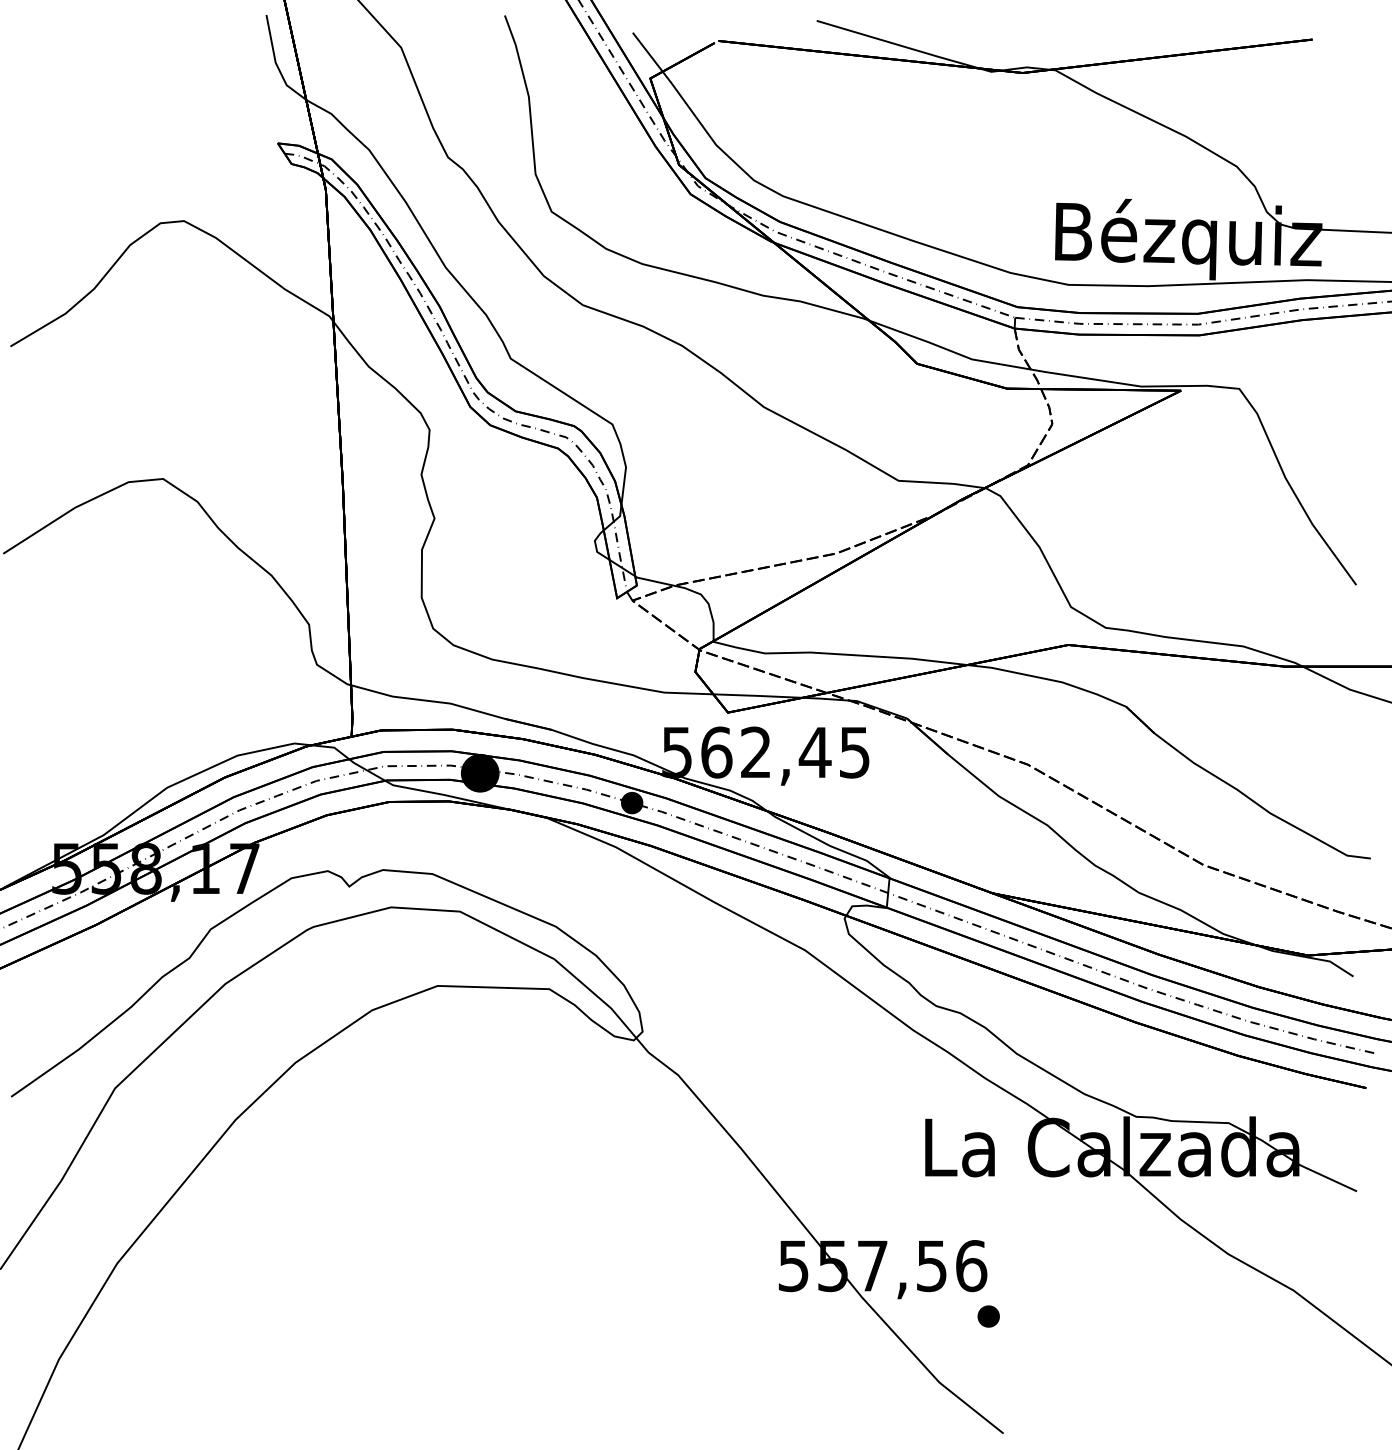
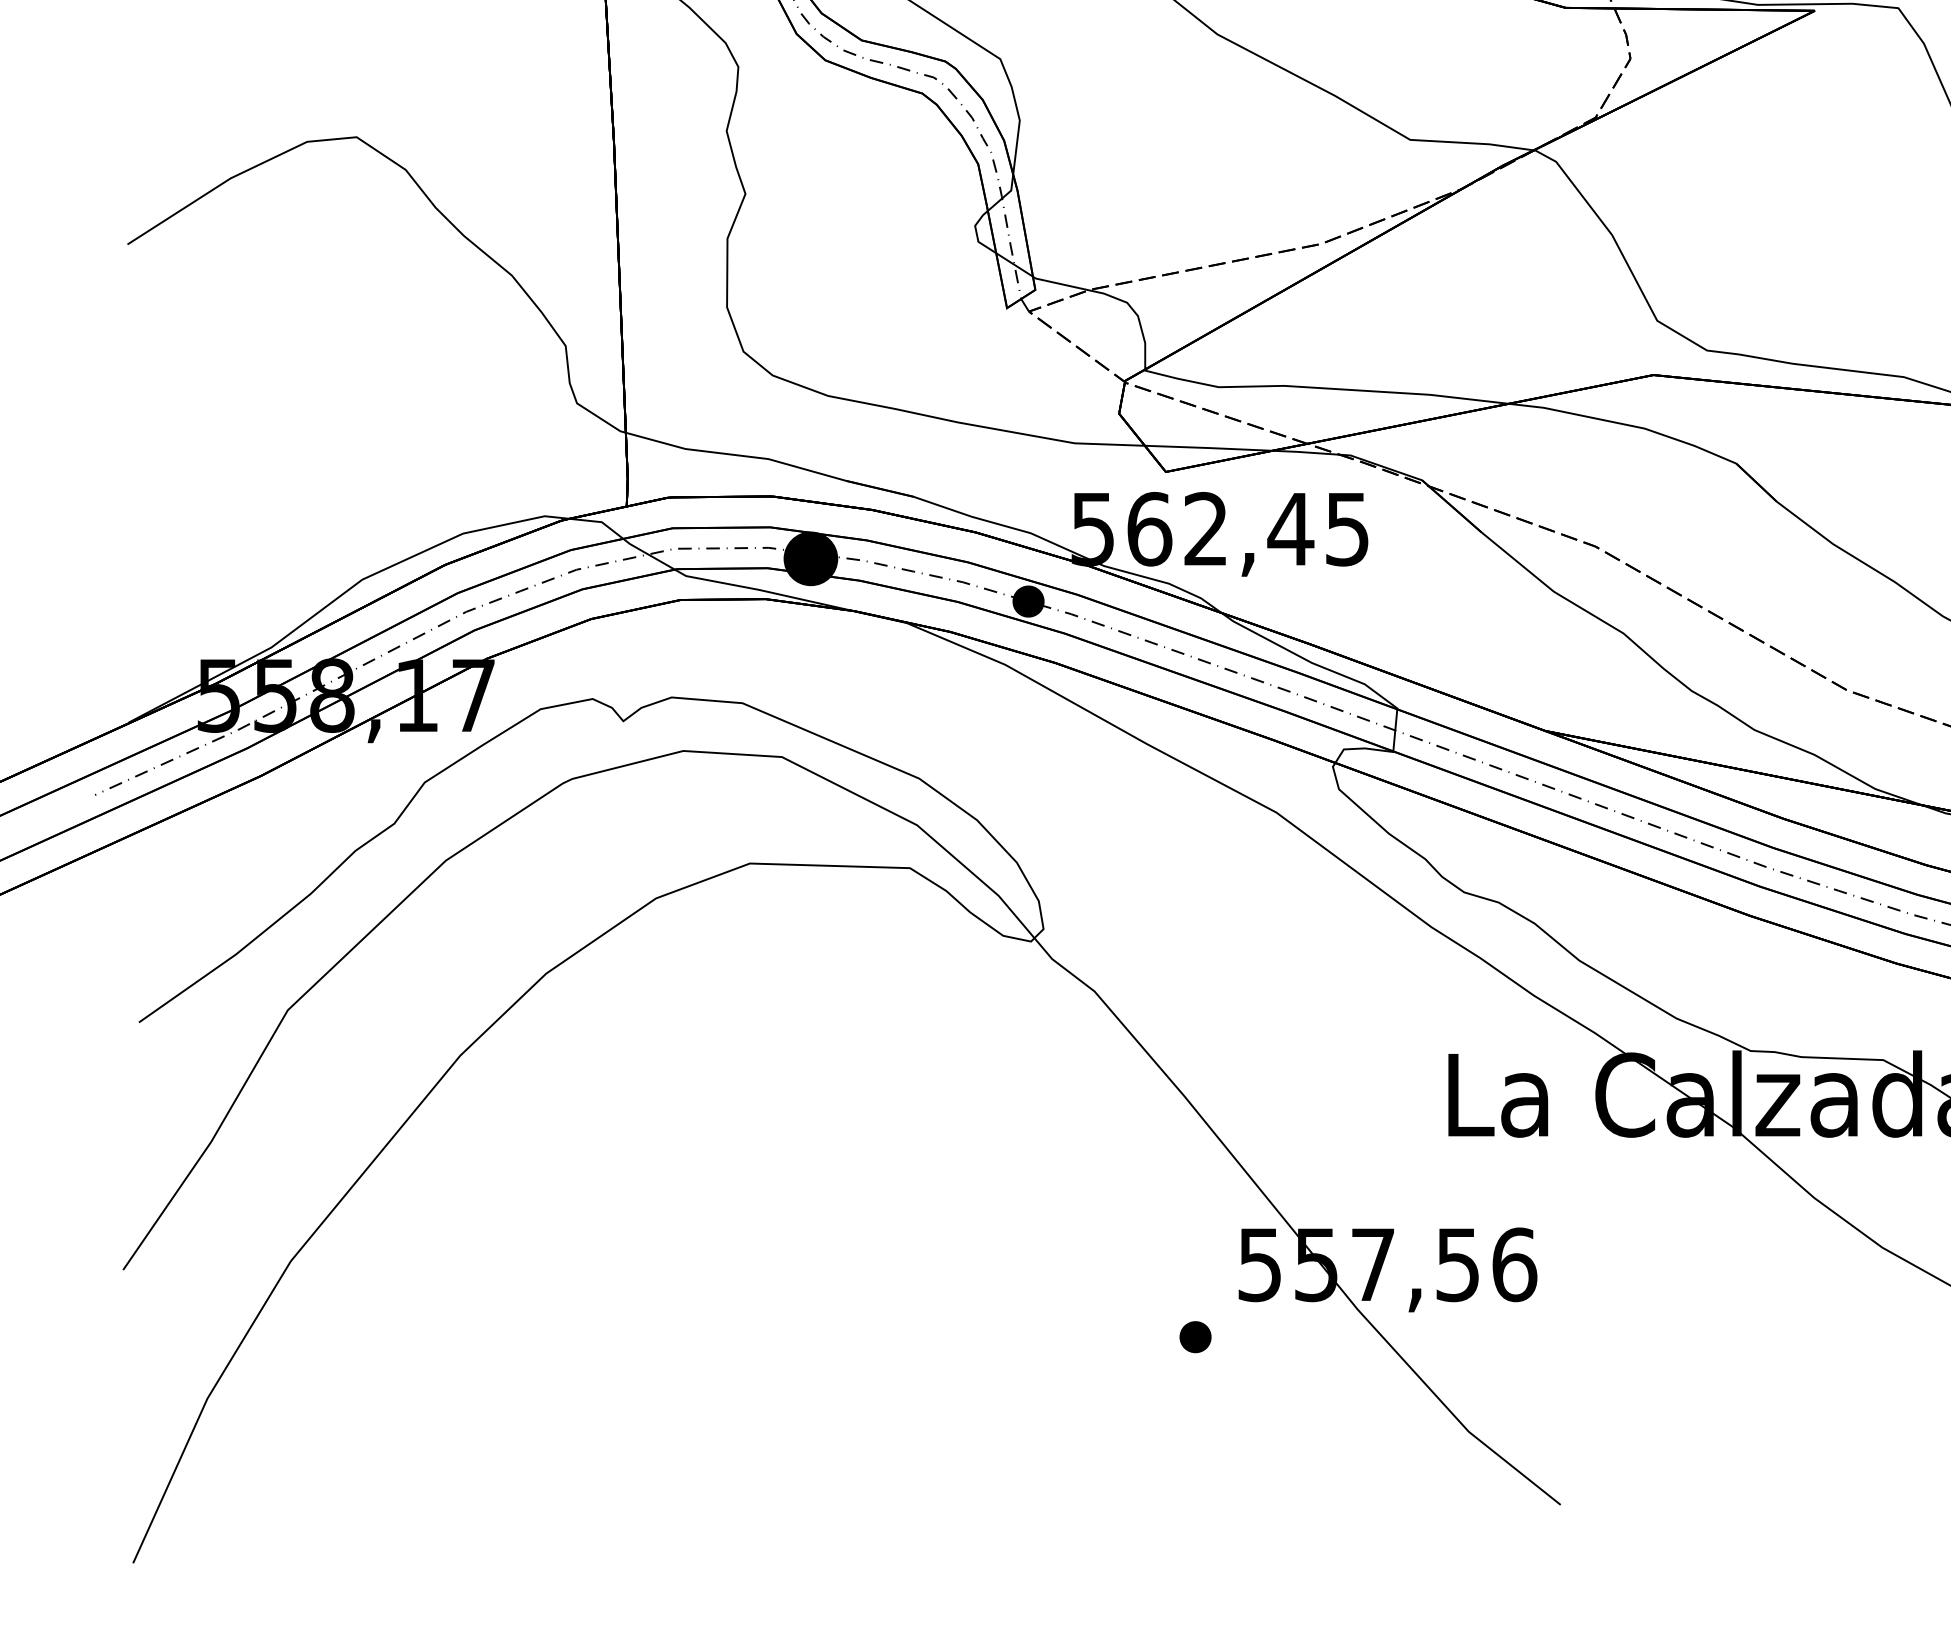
part: (988, 1316) -> (1195, 1337), moved

